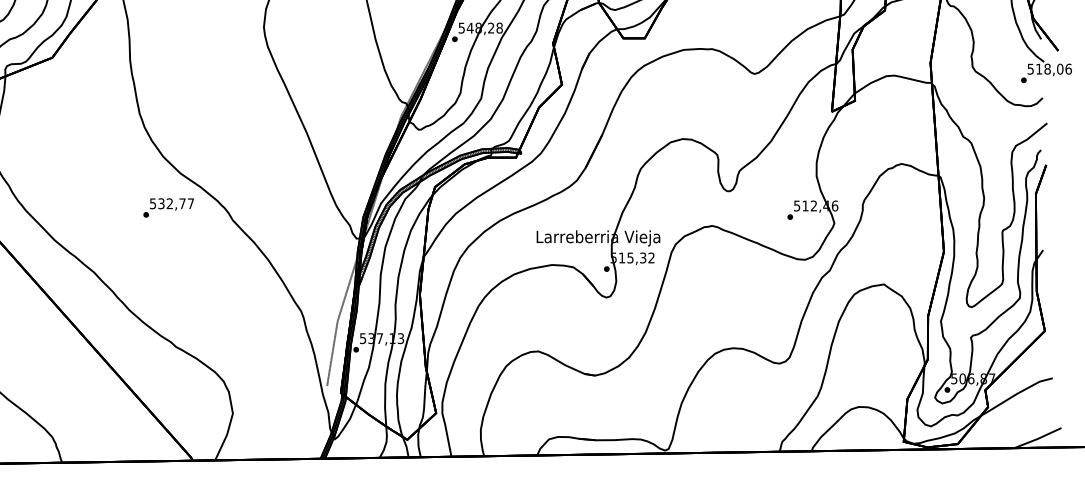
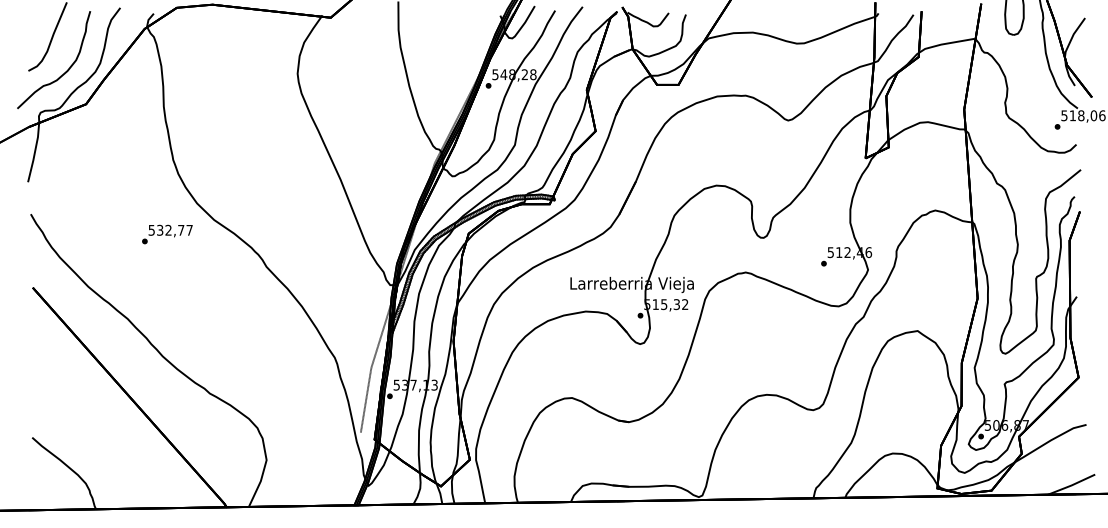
text: (168, 207) -> (167, 234), moved

